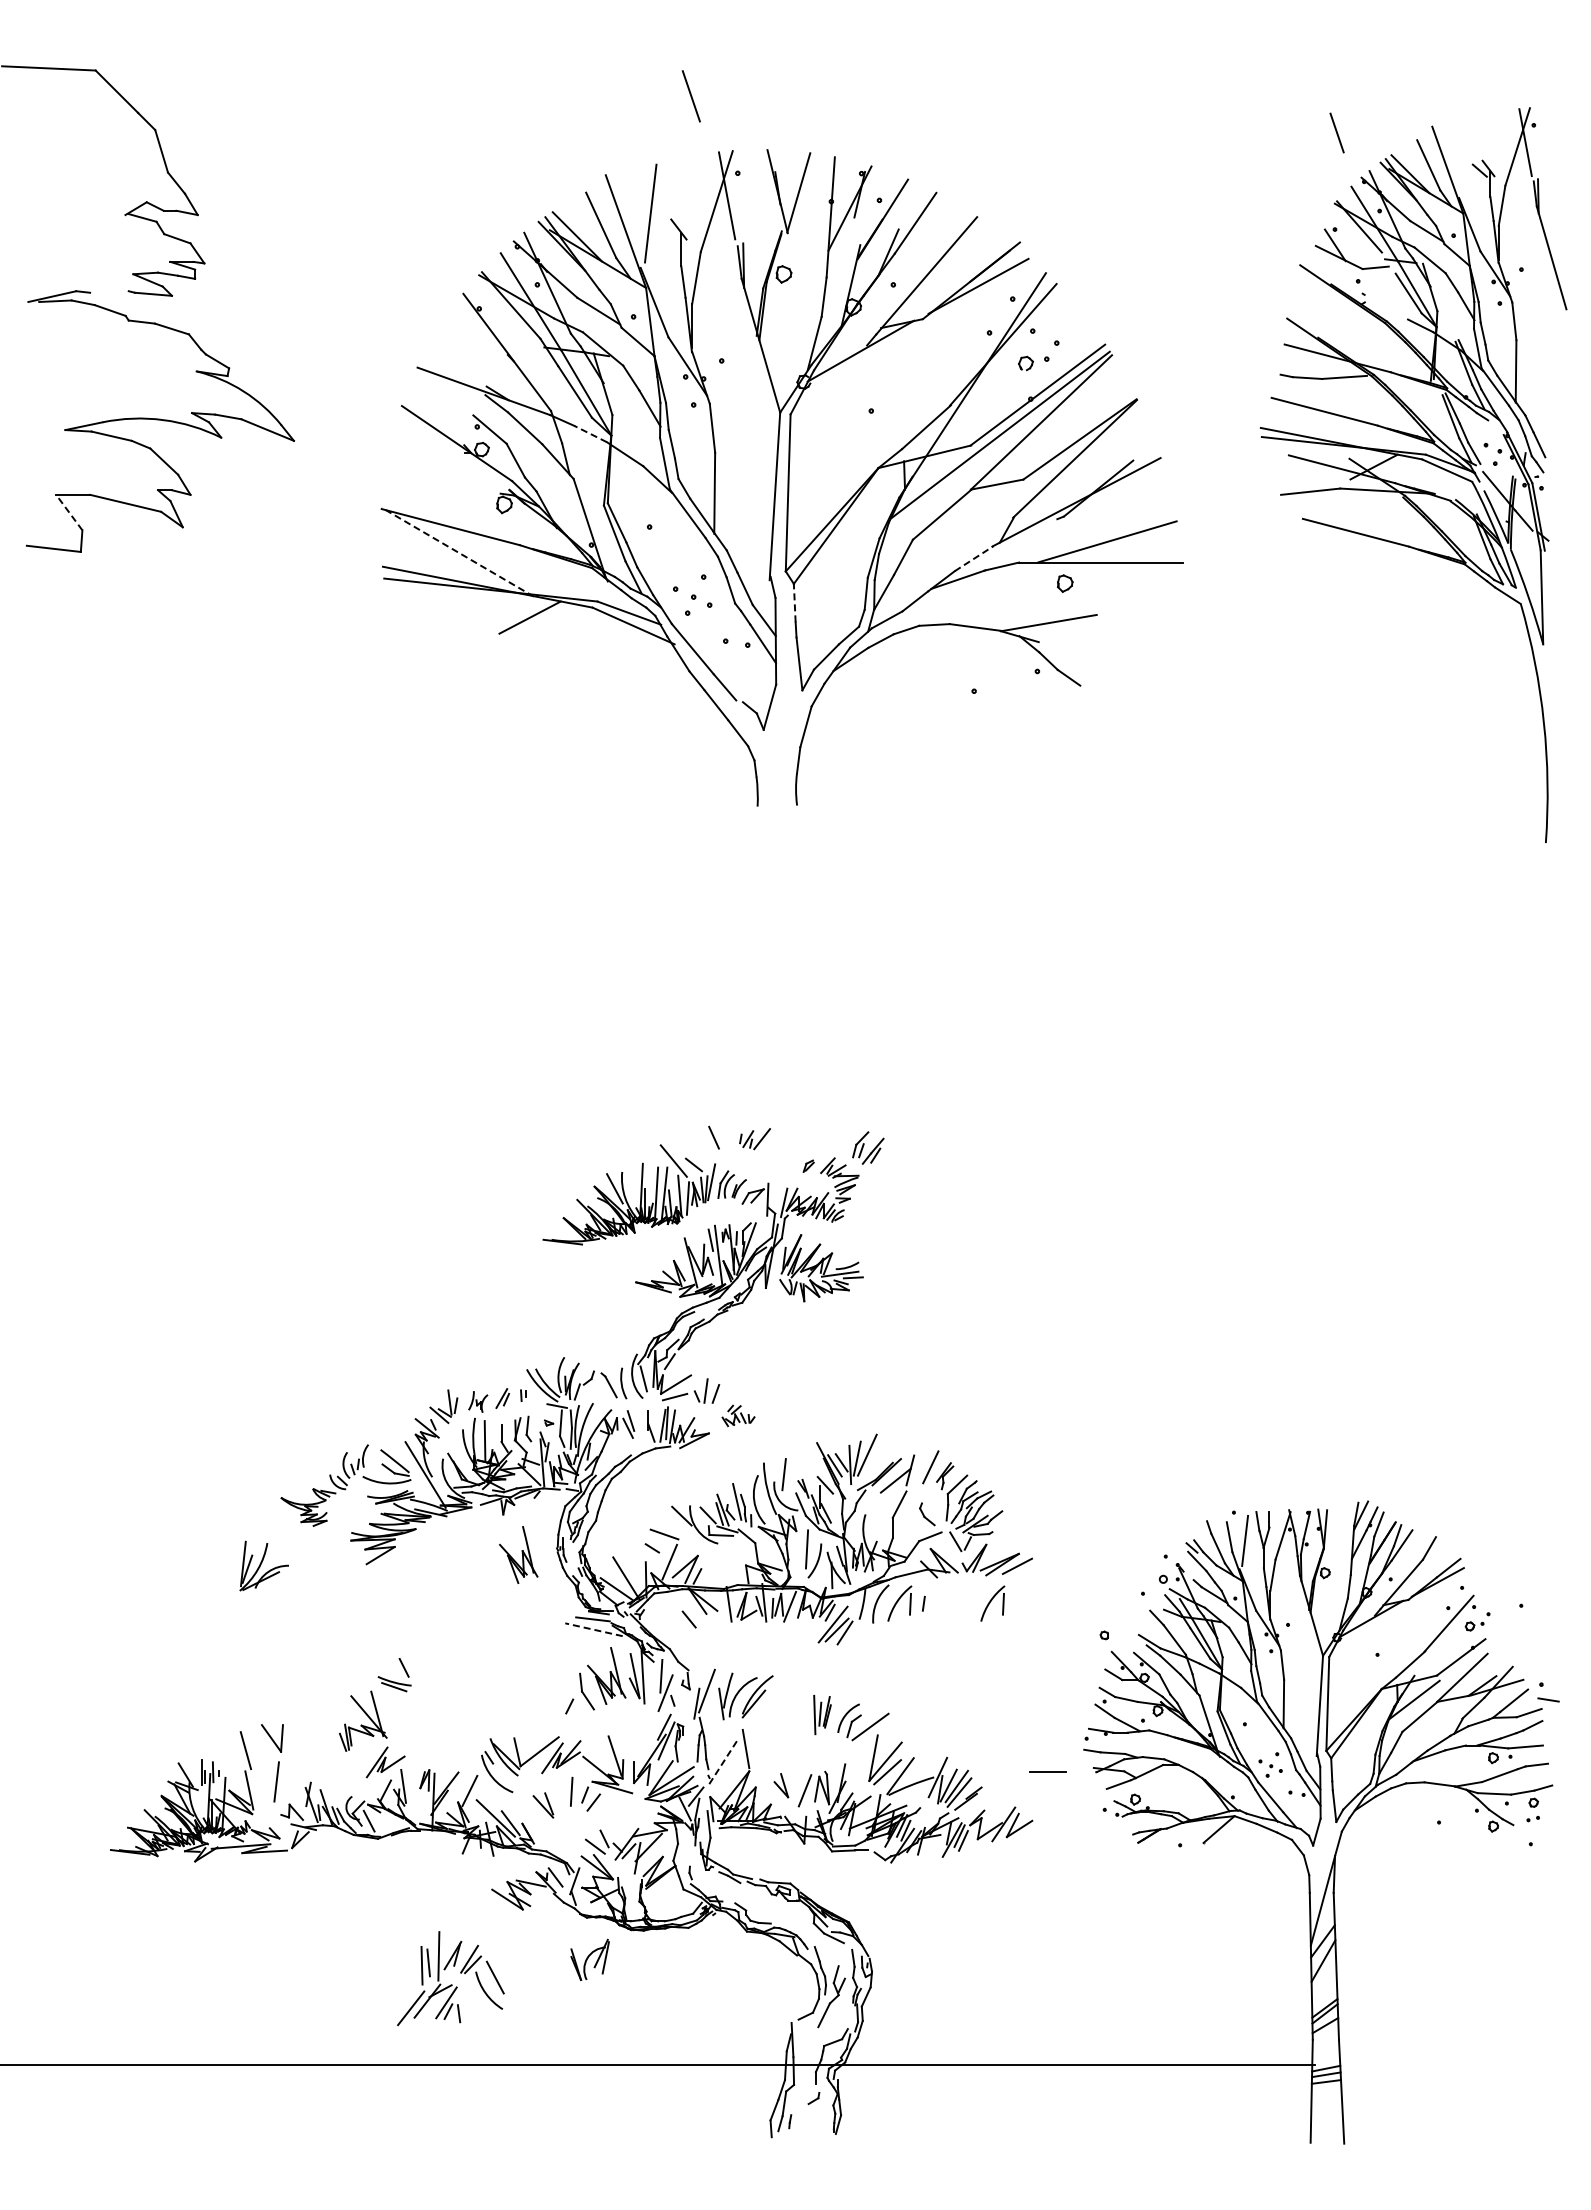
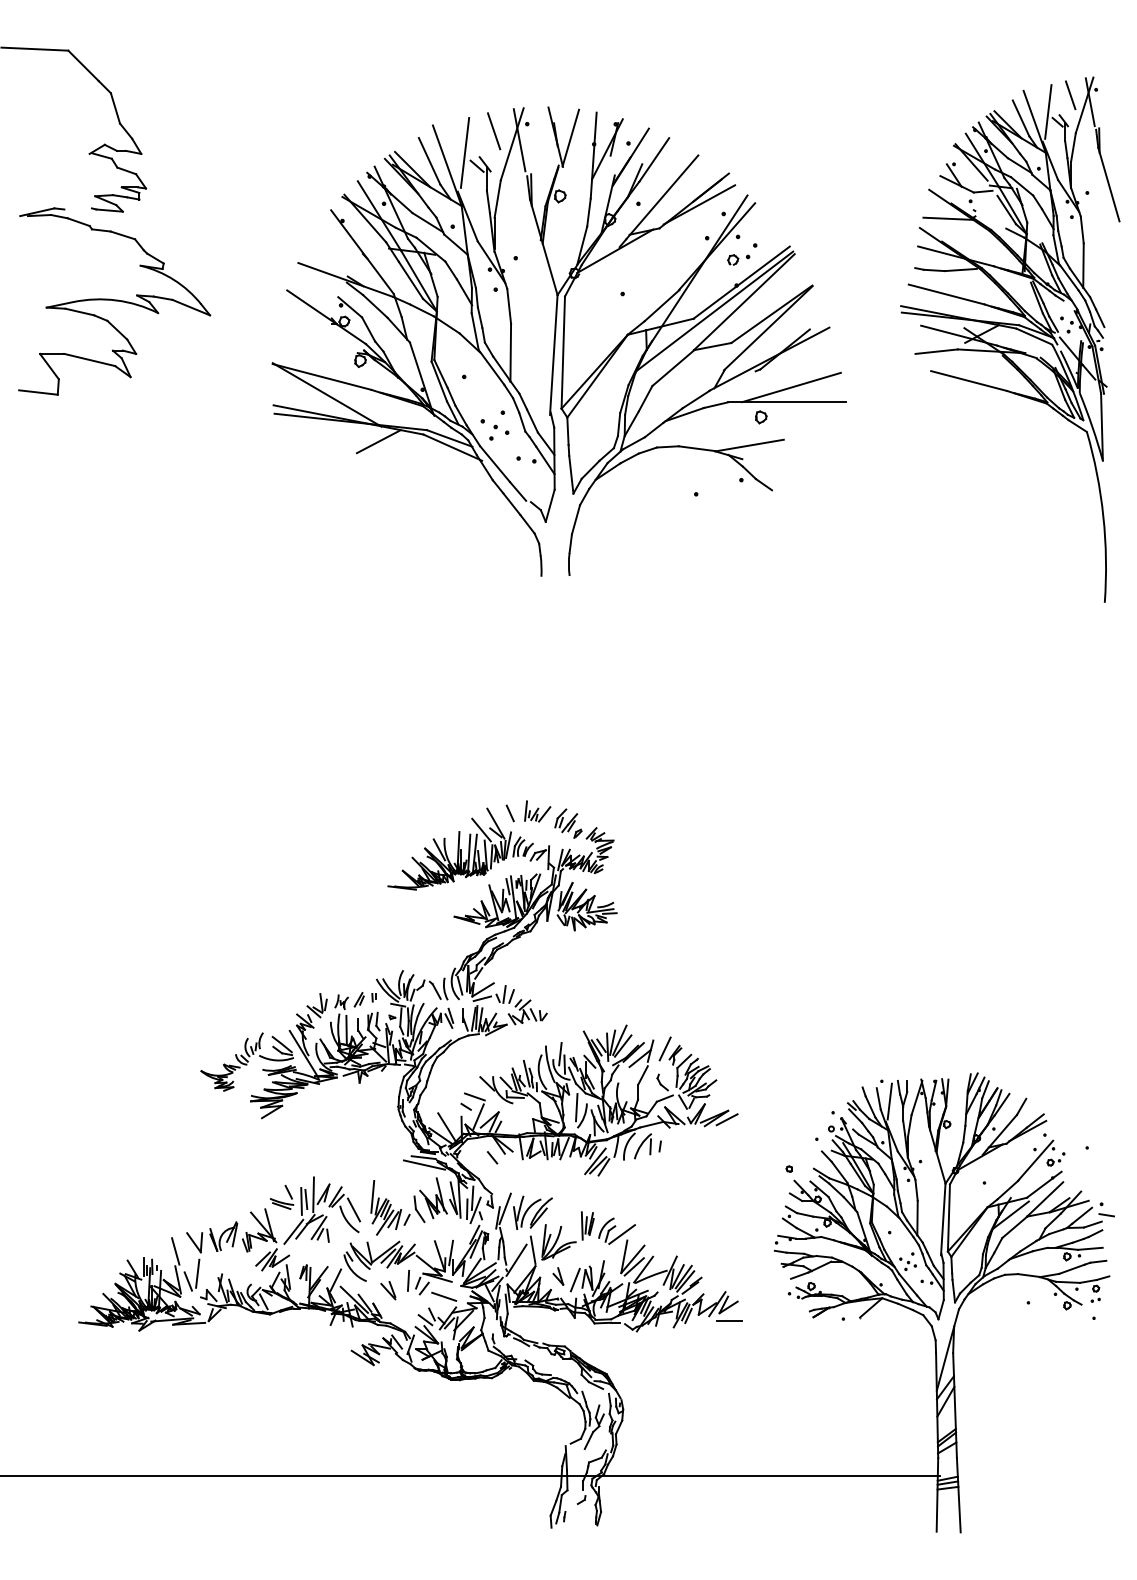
line: (690, 96) -> (493, 131), moved
line: (1336, 132) -> (1070, 94), moved
line: (1466, 155) -> (1048, 111), added
line: (667, 232) -> (477, 166), added
line: (1326, 305) -> (948, 218), added
line: (590, 433) -> (421, 310), dashed -> solid
line: (69, 512) -> (49, 366), dashed -> solid
line: (457, 551) -> (326, 394), dashed -> solid
line: (974, 558) -> (696, 399), dashed -> solid
line: (794, 602) -> (567, 430), dashed -> solid
line: (735, 1134) -> (525, 811), added
part: (868, 1147) -> (566, 820), moved
line: (693, 1152) -> (495, 823), added
part: (738, 1415) -> (527, 1011), size x1.67
line: (871, 1463) -> (622, 1046), added
line: (789, 1488) -> (564, 1064), added
part: (518, 1554) -> (370, 1111), removed
part: (263, 1565) -> (558, 1242), moved
part: (992, 1603) -> (709, 1146), removed
line: (593, 1629) -> (424, 1164), dashed -> solid
part: (540, 1689) -> (386, 1207), added
line: (653, 1691) -> (467, 1209), added
line: (630, 1752) -> (450, 1252), added
line: (543, 1757) -> (388, 1256), added
line: (367, 1761) -> (262, 1259), added
line: (722, 1763) -> (516, 1260), dashed -> solid
line: (1047, 1771) -> (729, 1319), moved
line: (263, 1792) -> (188, 1281), added
line: (621, 1813) -> (444, 1296), added
part: (589, 1959) -> (223, 1236), moved
part: (450, 1978) -> (321, 1210), moved

